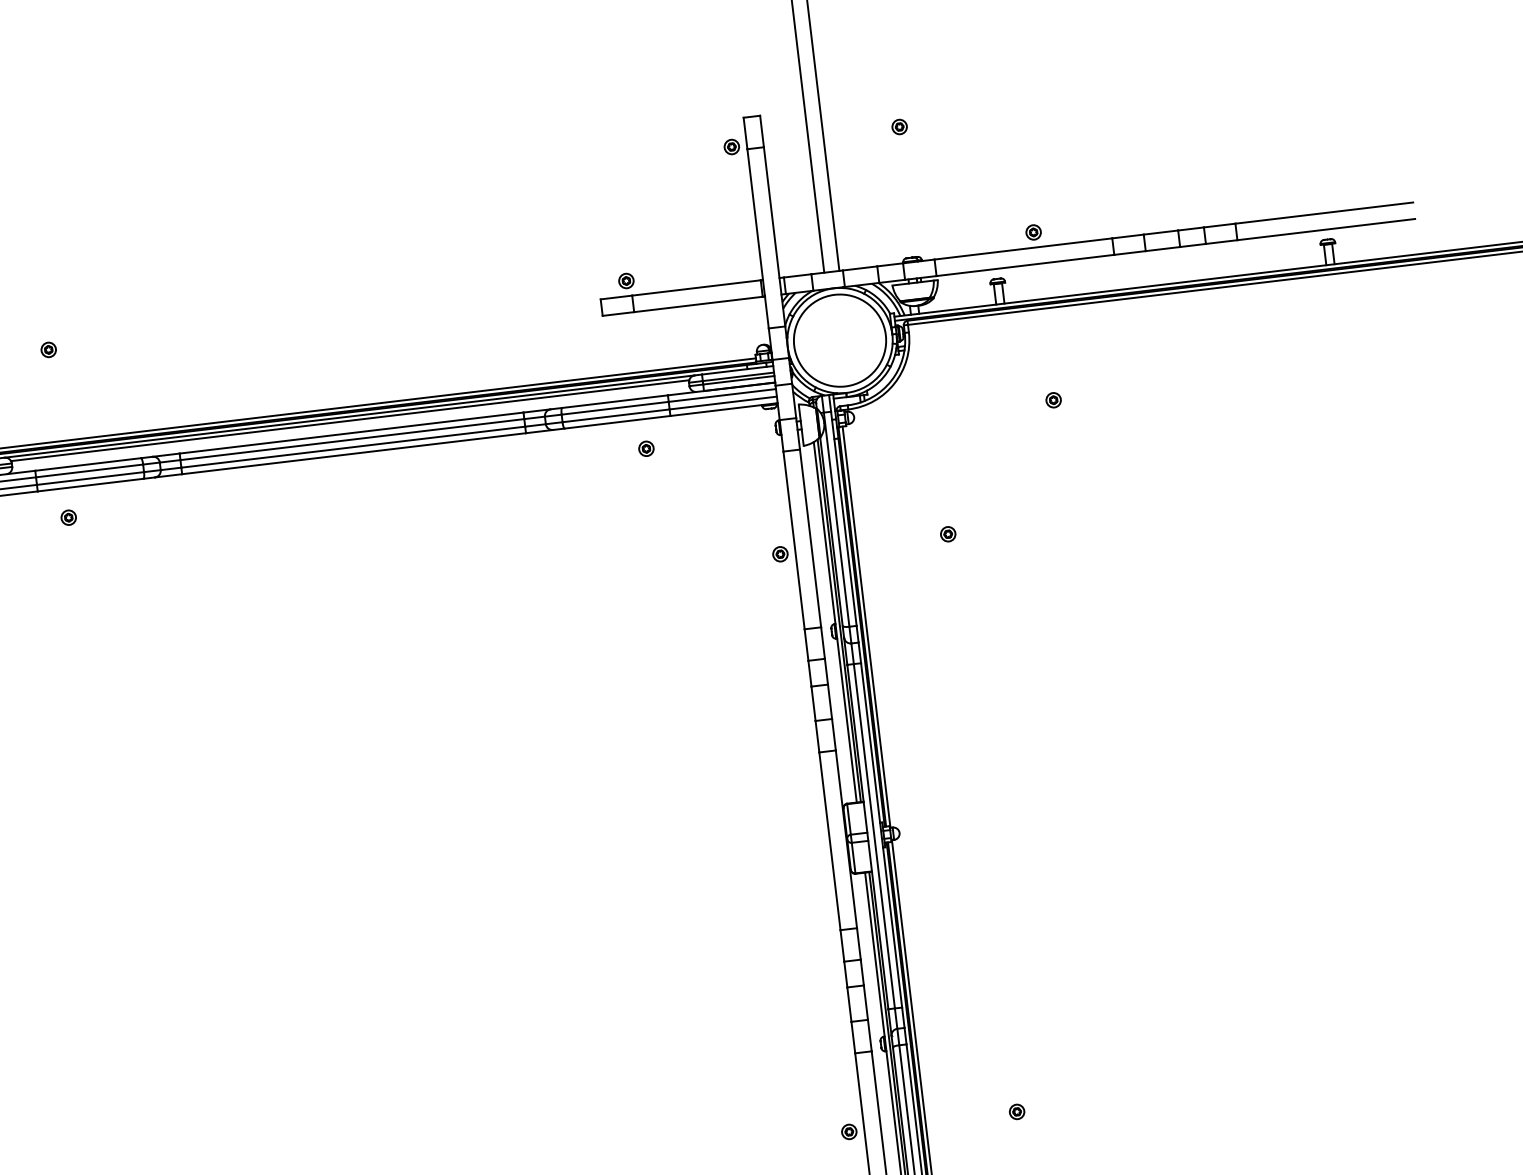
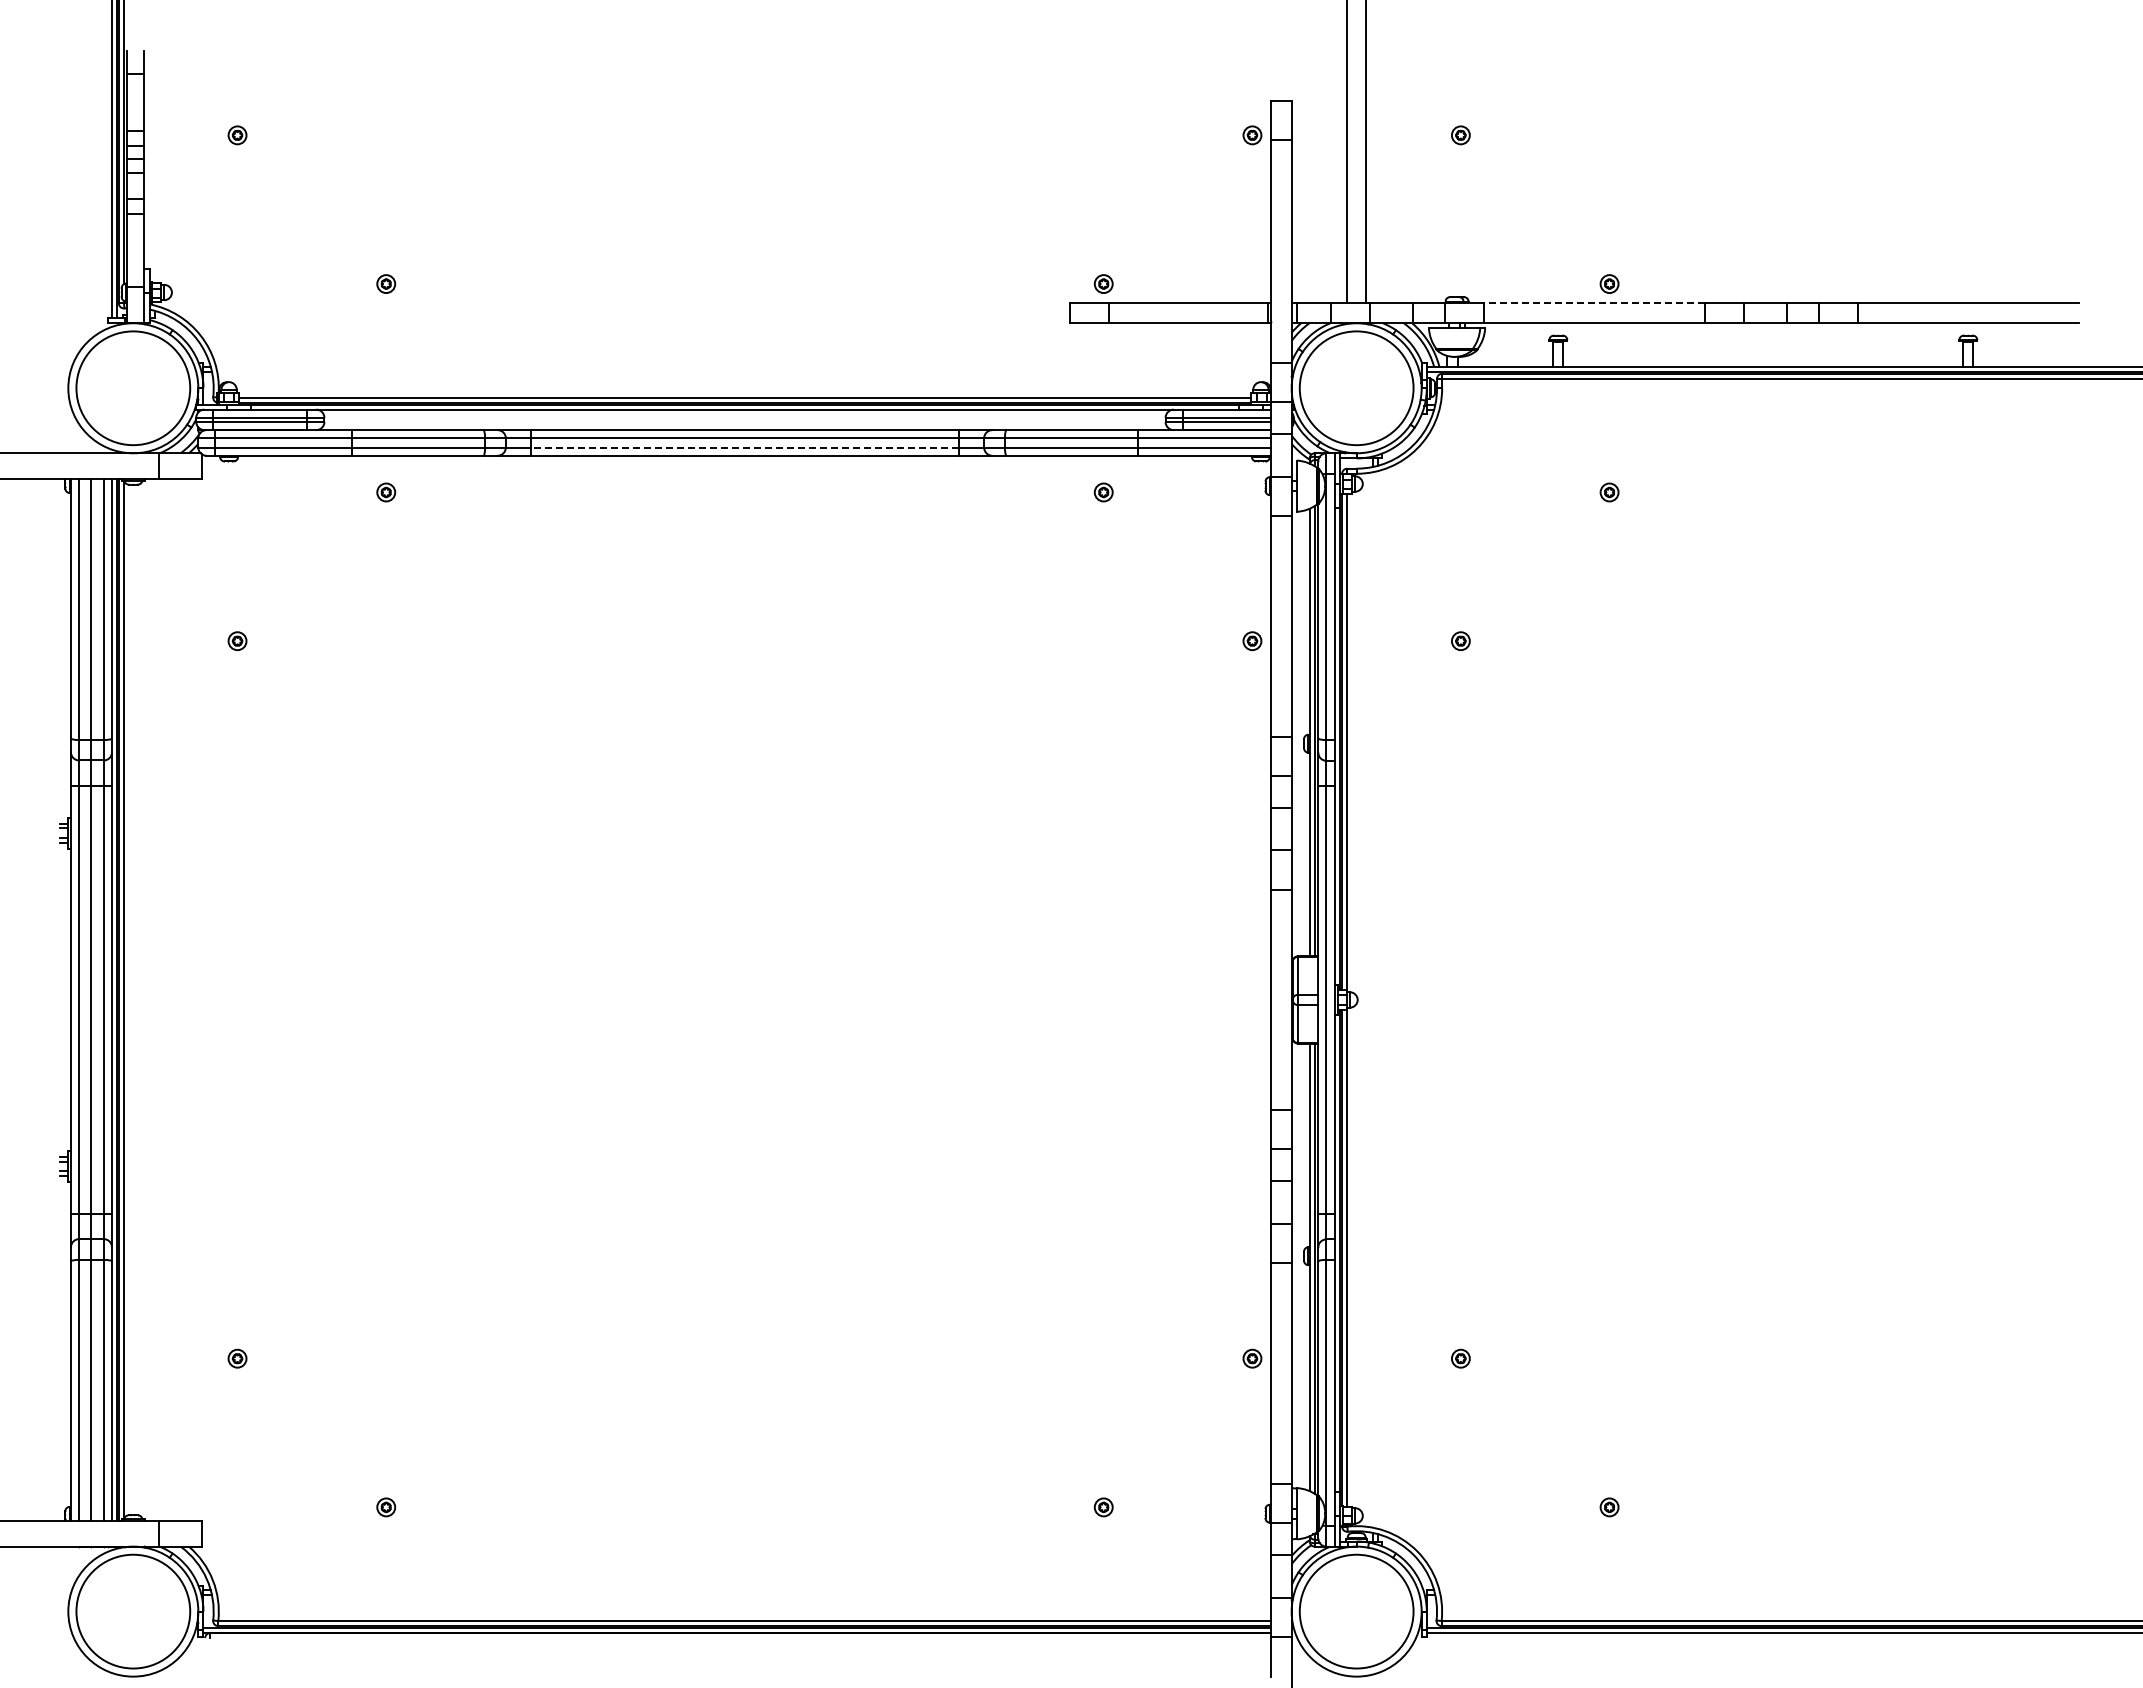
line: (1023, 248) -> (1594, 302), solid -> dashed
line: (349, 420) -> (744, 414), removed
line: (353, 447) -> (745, 447), solid -> dashed

